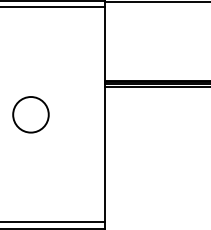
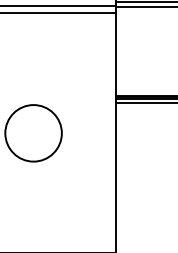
circle: (30, 114) -> (33, 132), size x1.43

